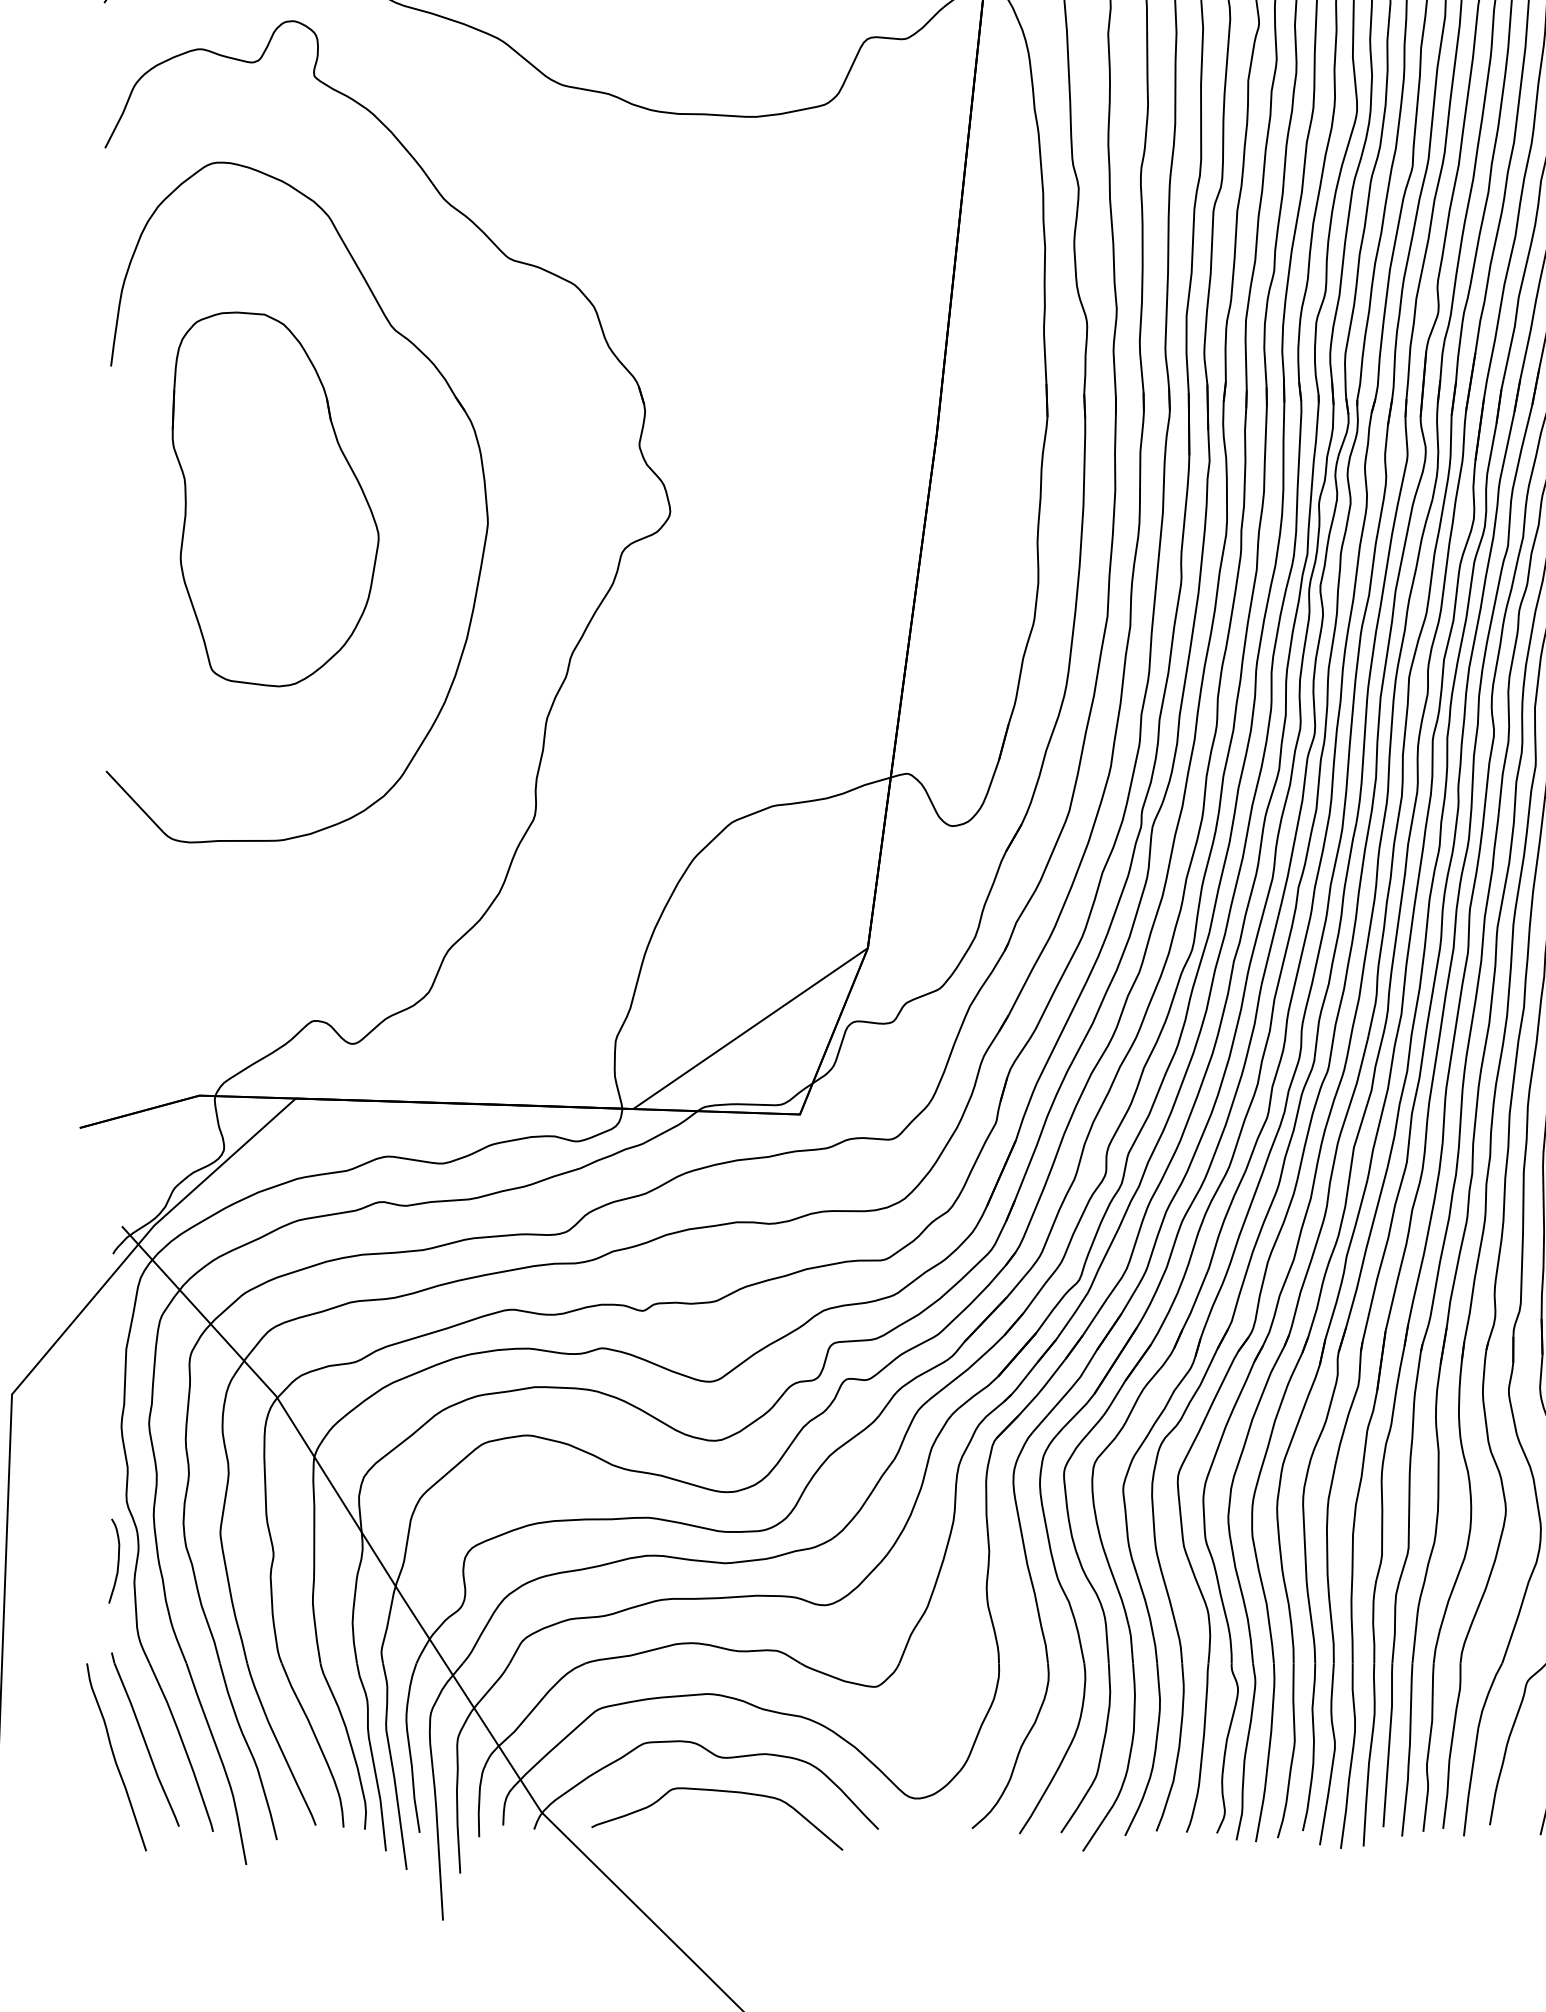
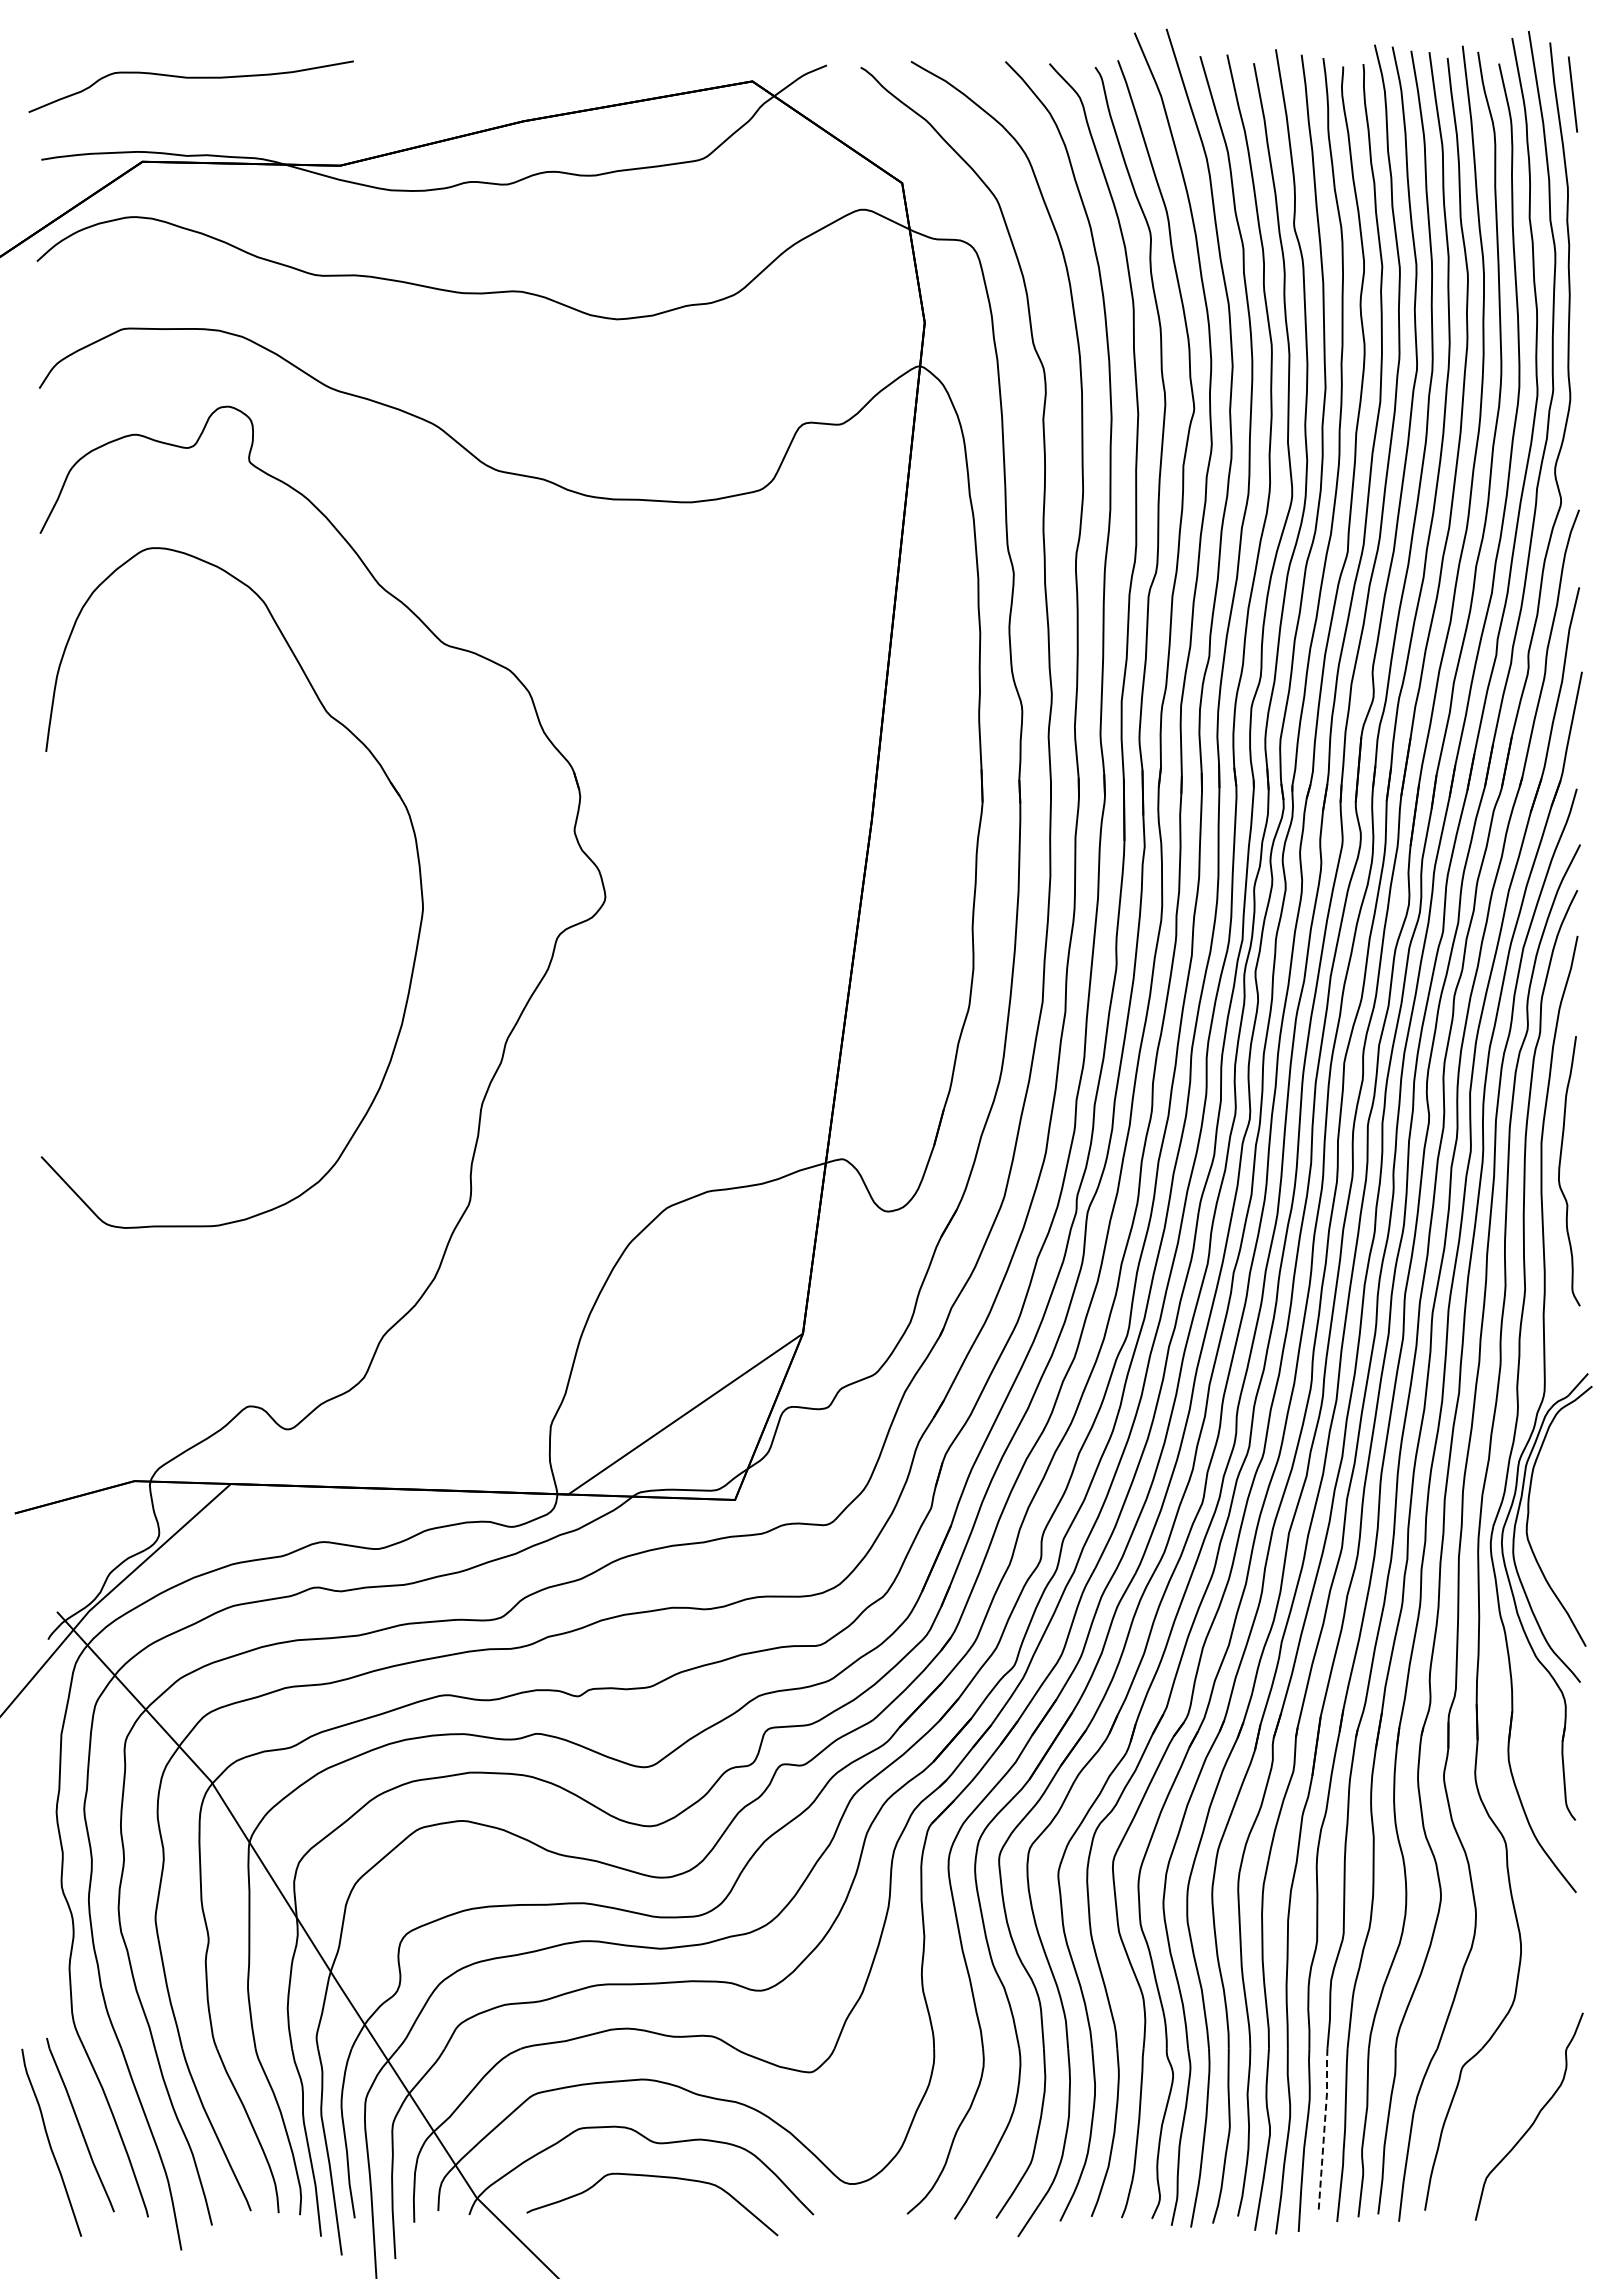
part: (275, 499) -> (210, 884), removed
curve: (117, 1561) -> (52, 1946), removed
line: (1389, 1744) -> (1324, 2129), solid -> dashed

